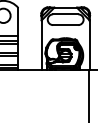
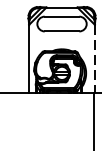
line: (89, 45) -> (94, 59), solid -> dashed

